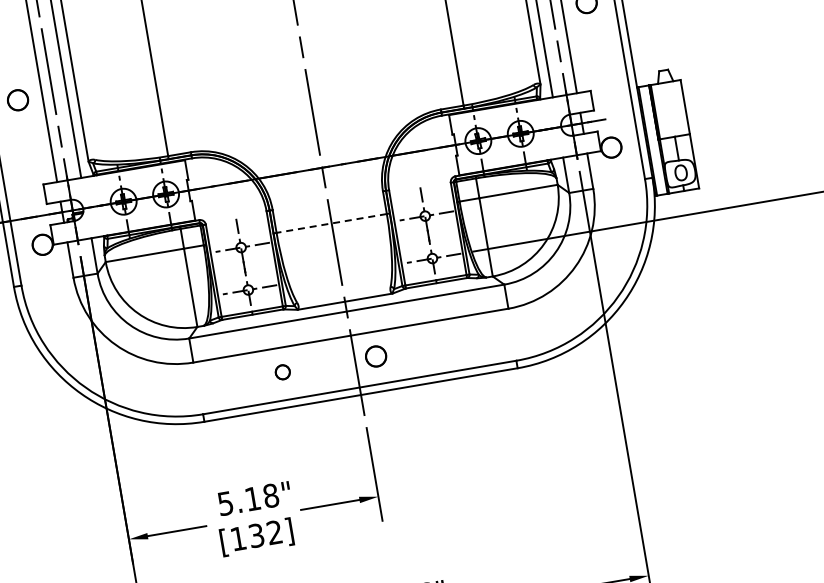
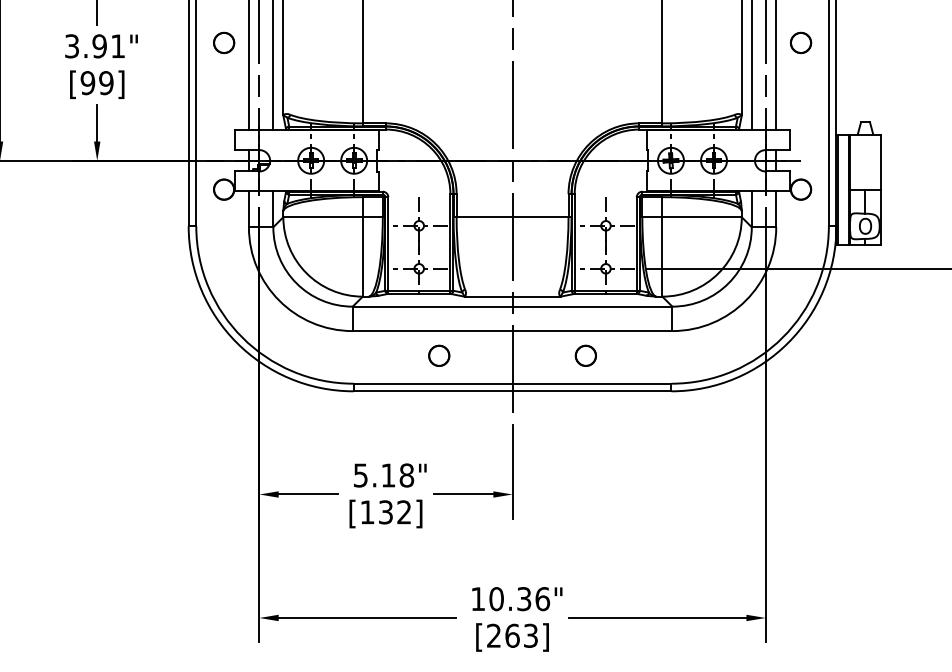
line: (331, 223) -> (512, 217), dashed -> solid
circle: (375, 356) -> (585, 355), moved
circle: (282, 372) -> (439, 355), size x1.43

